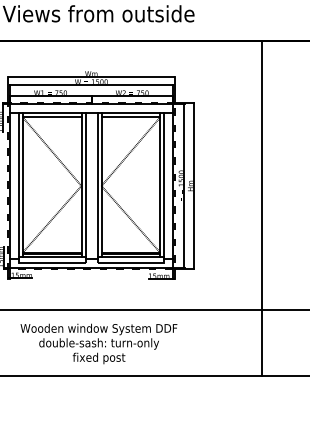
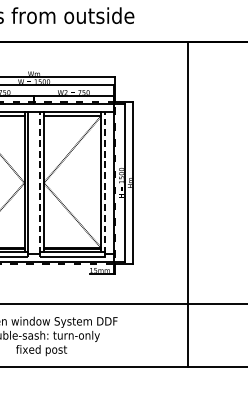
line: (97, 186) -> (40, 183), solid -> dashed
line: (164, 186) -> (105, 183), solid -> dashed
line: (262, 208) -> (187, 204), moved

